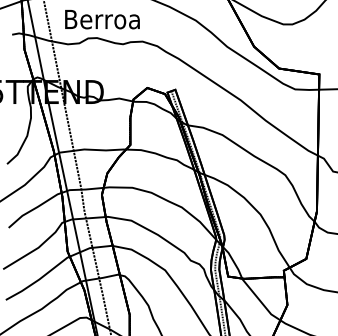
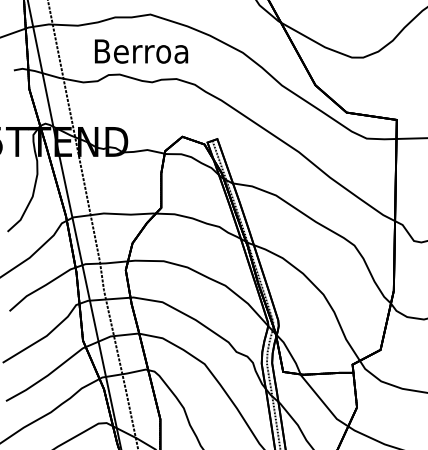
text: (102, 19) -> (141, 51), moved

